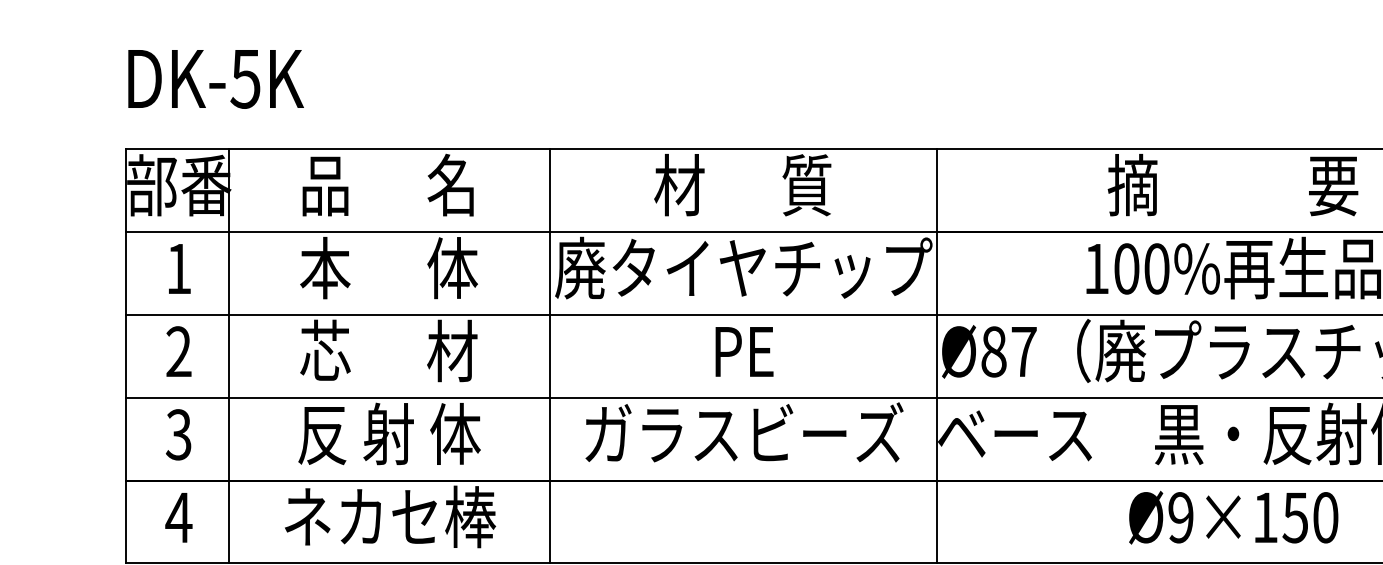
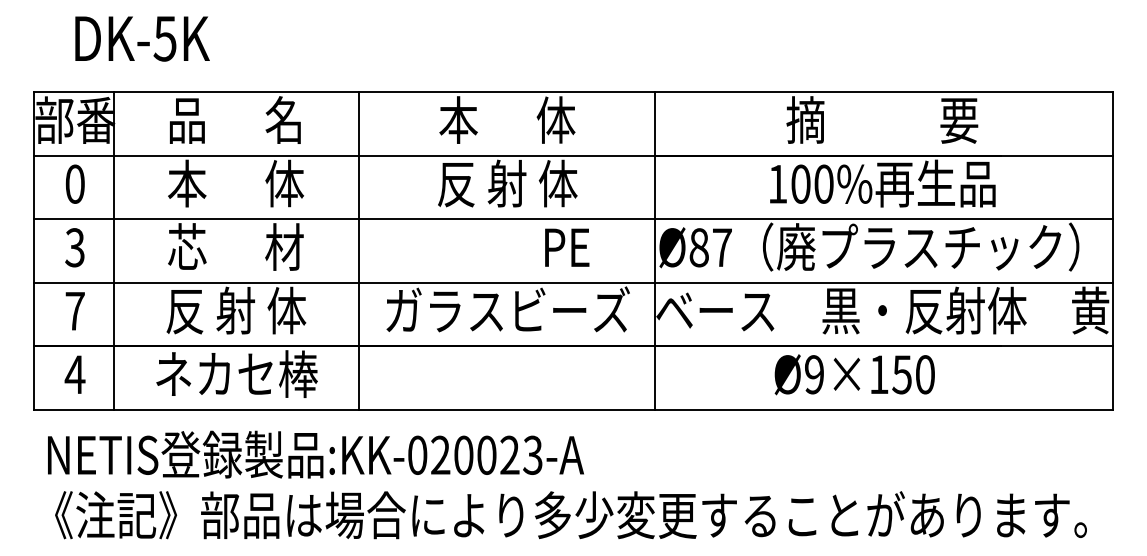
text: (215, 78) -> (142, 38), moved
text: (743, 184) -> (507, 119), 材      質 -> 本      体
text: (178, 267) -> (74, 183), 1 -> 0
text: (743, 267) -> (507, 183), 廃タイヤチップ -> 反 射 体
text: (178, 351) -> (74, 247), 2 -> 3
text: (744, 351) -> (567, 247), moved
text: (178, 433) -> (74, 310), 3 -> 7
text: (1233, 517) -> (854, 374), moved

